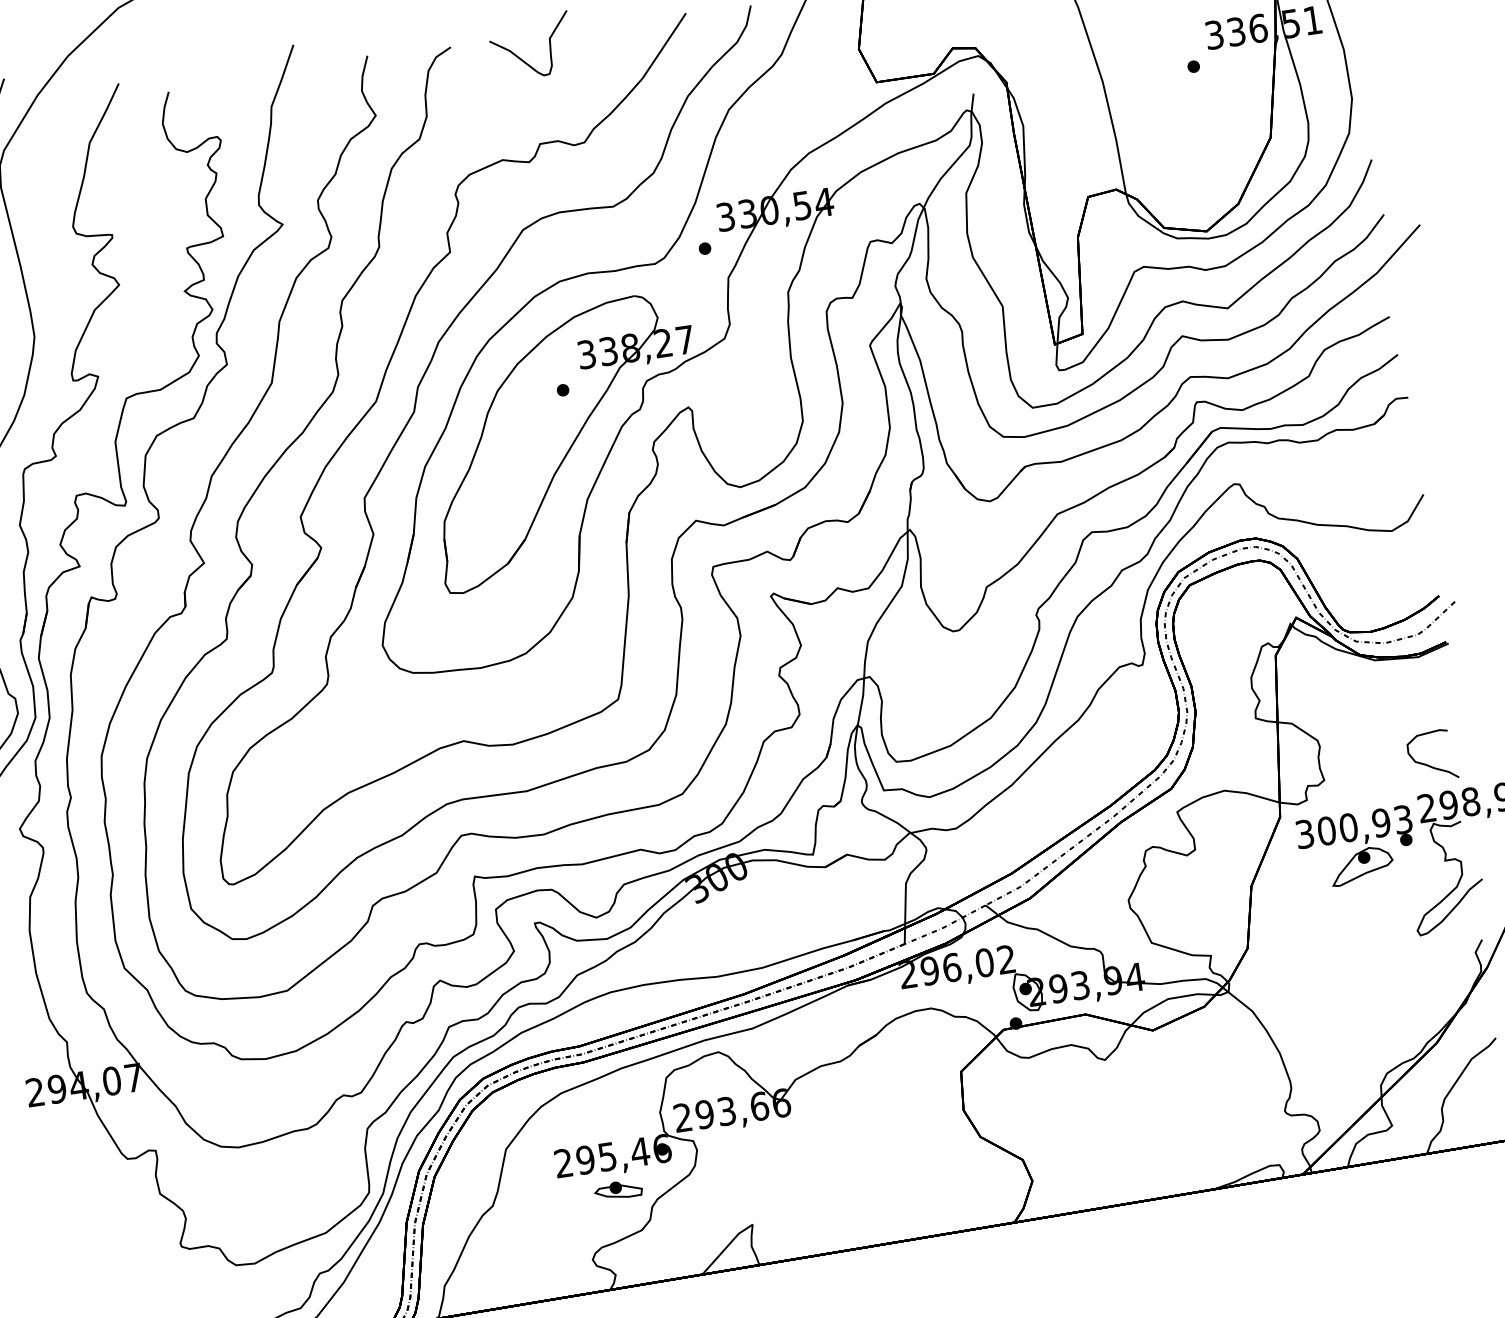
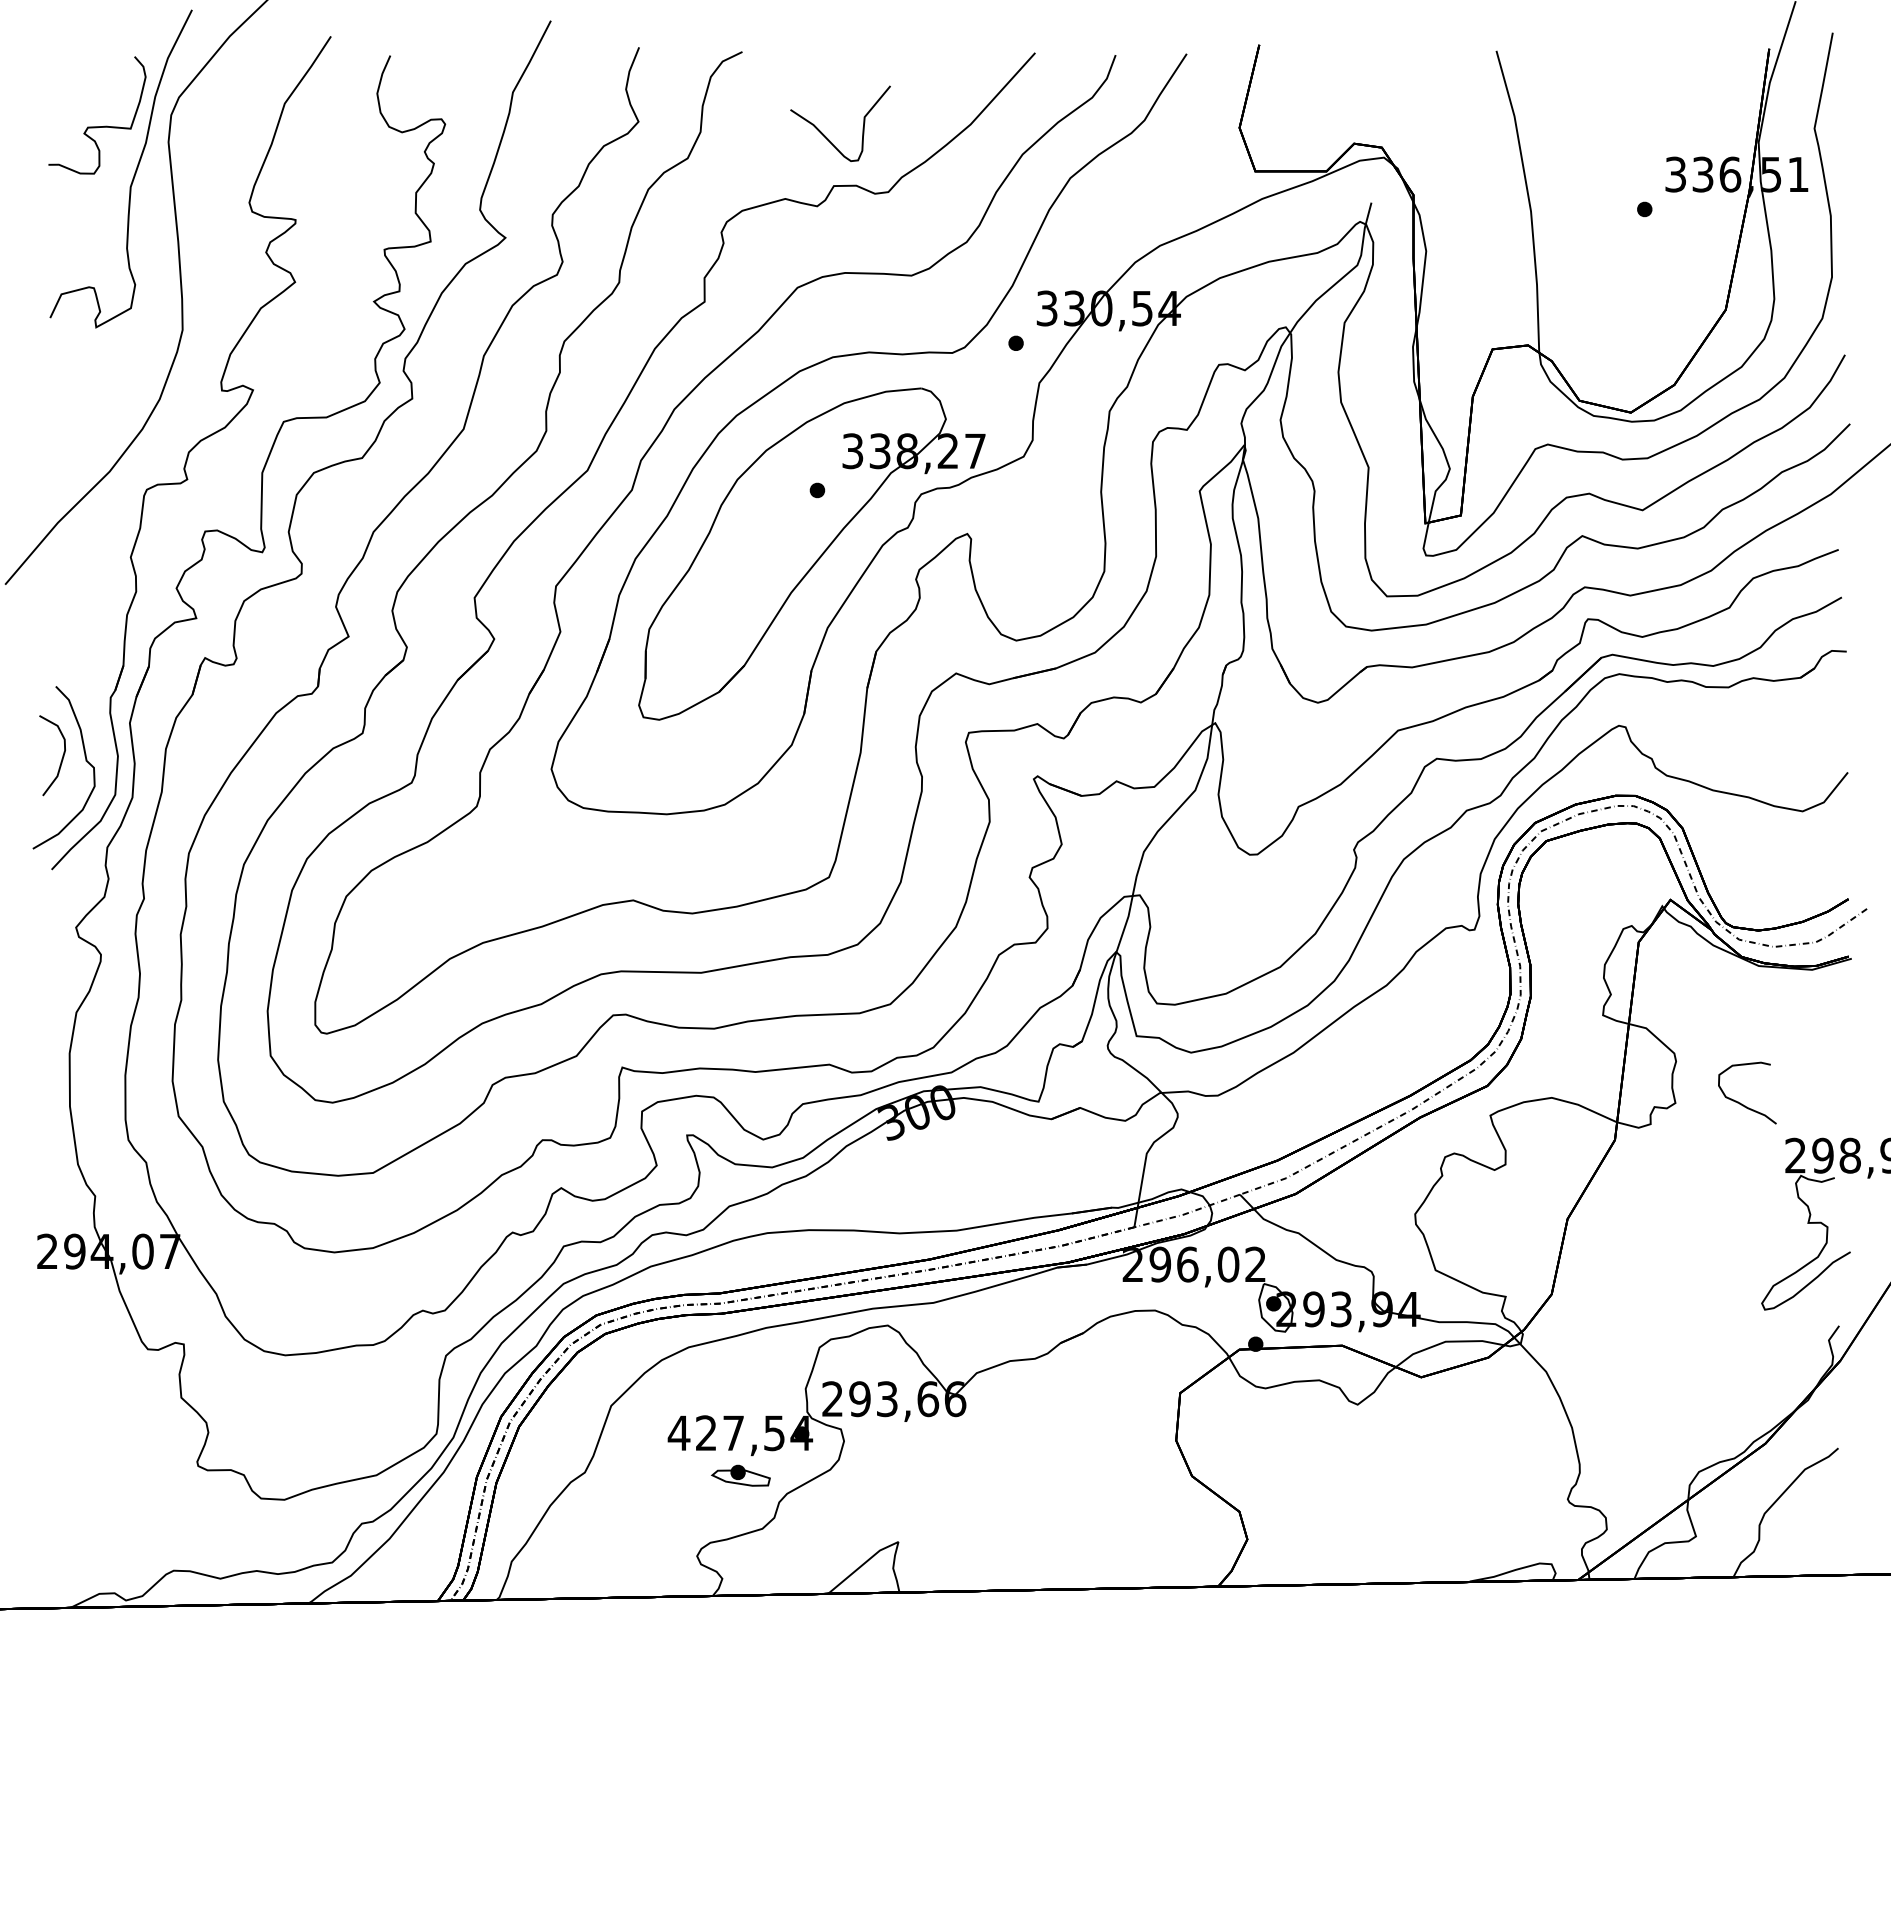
curve: (521, 58) -> (826, 136), moved
curve: (1427, 764) -> (1740, 1102), moved
part: (1357, 847) -> (1703, 1191), removed
text: (613, 1156) -> (740, 1433), 295,46 -> 427,54

